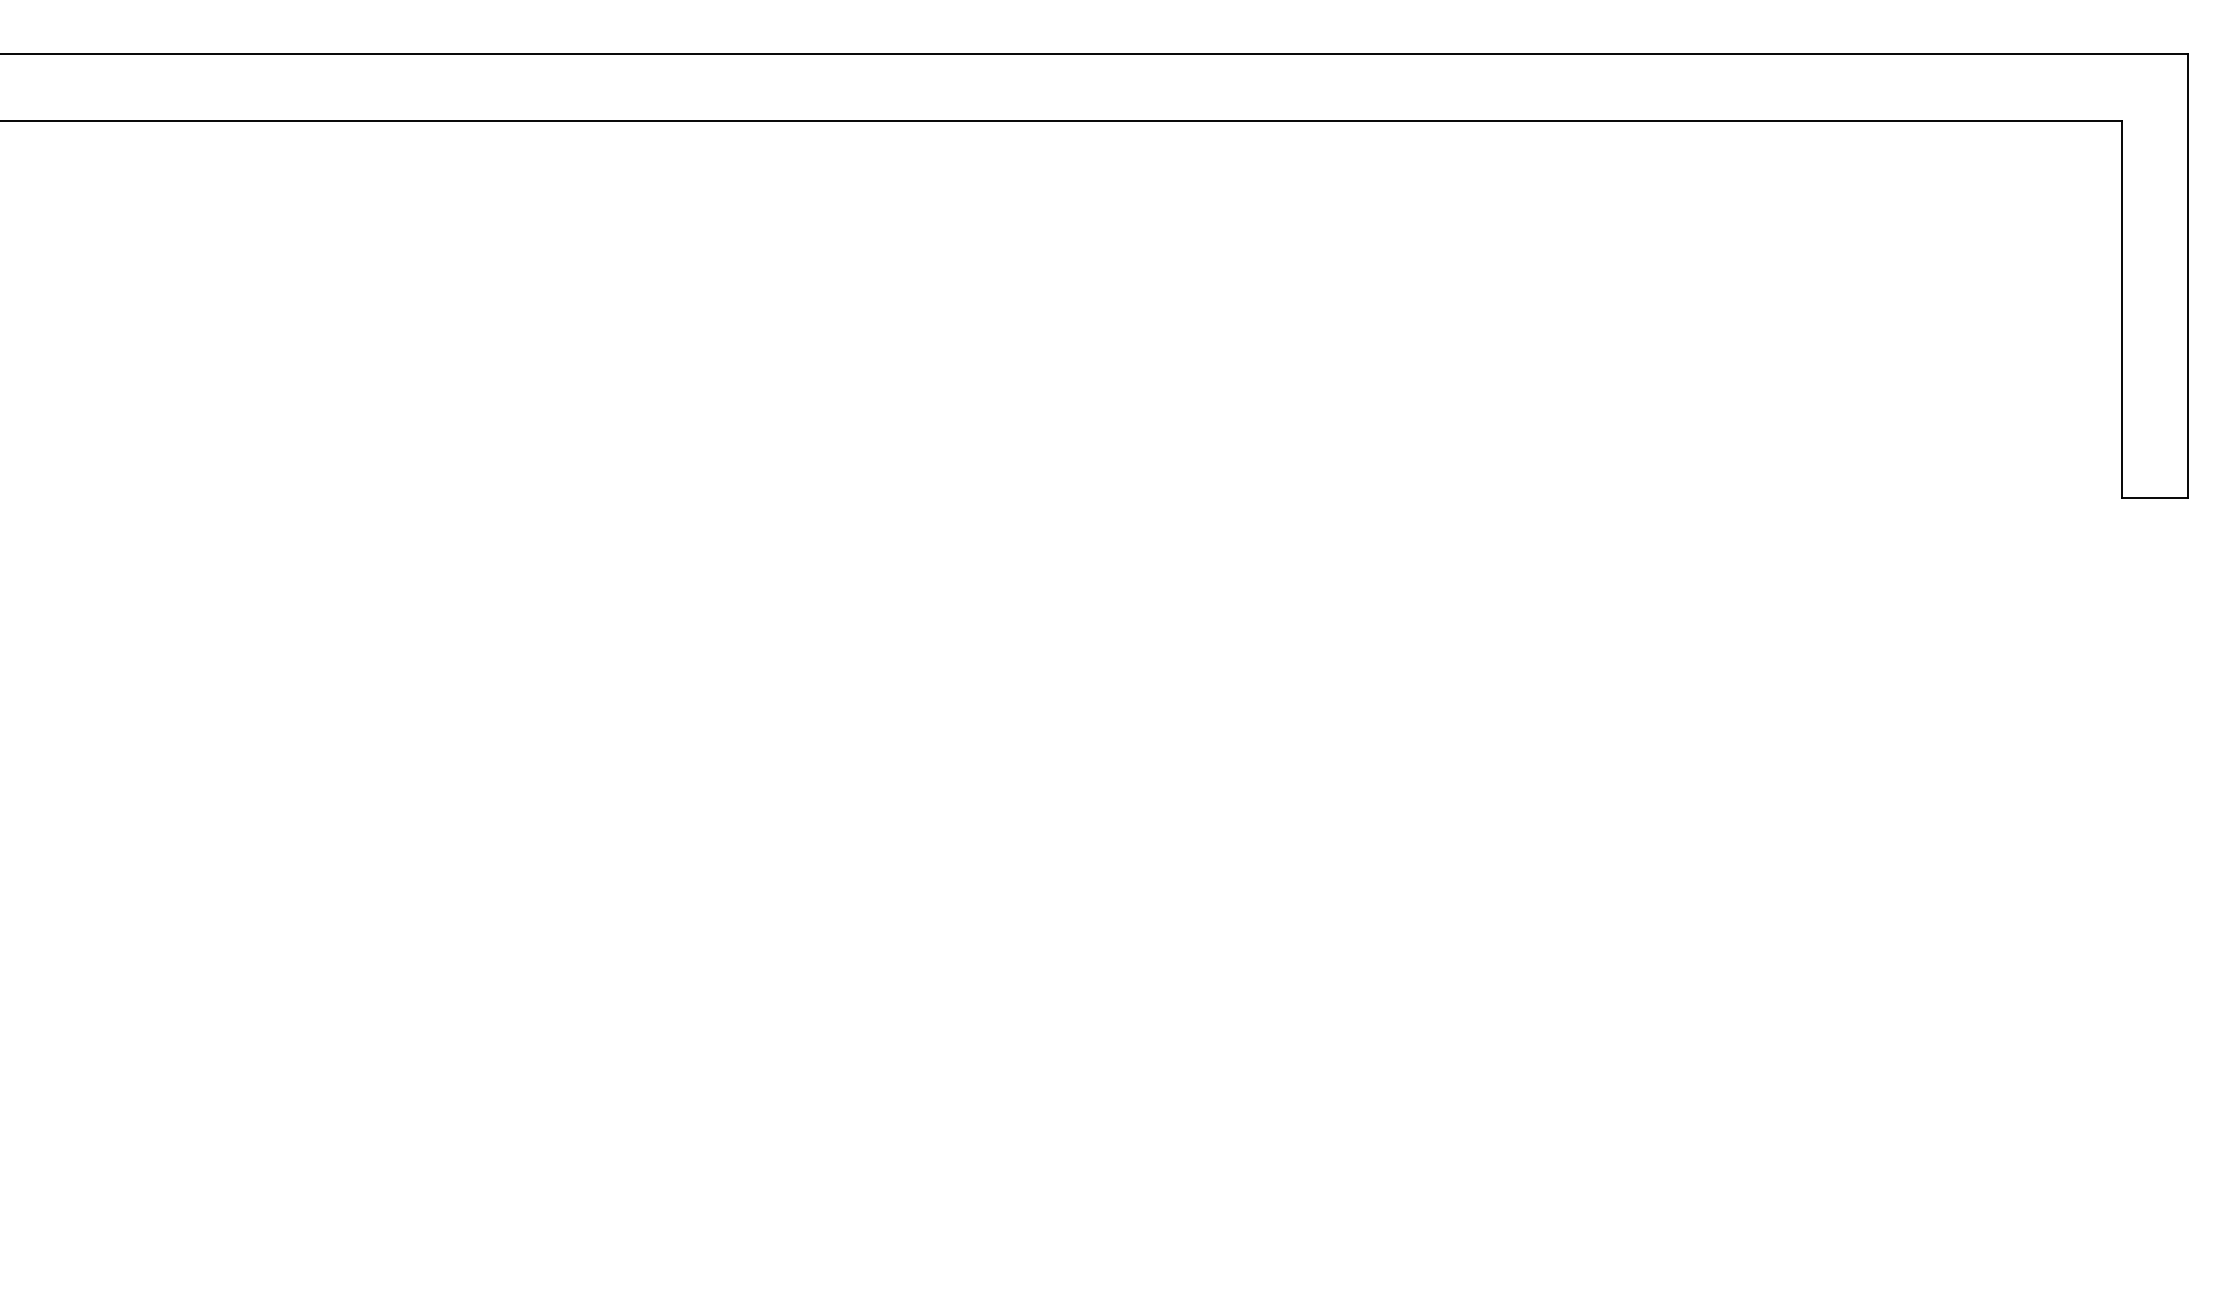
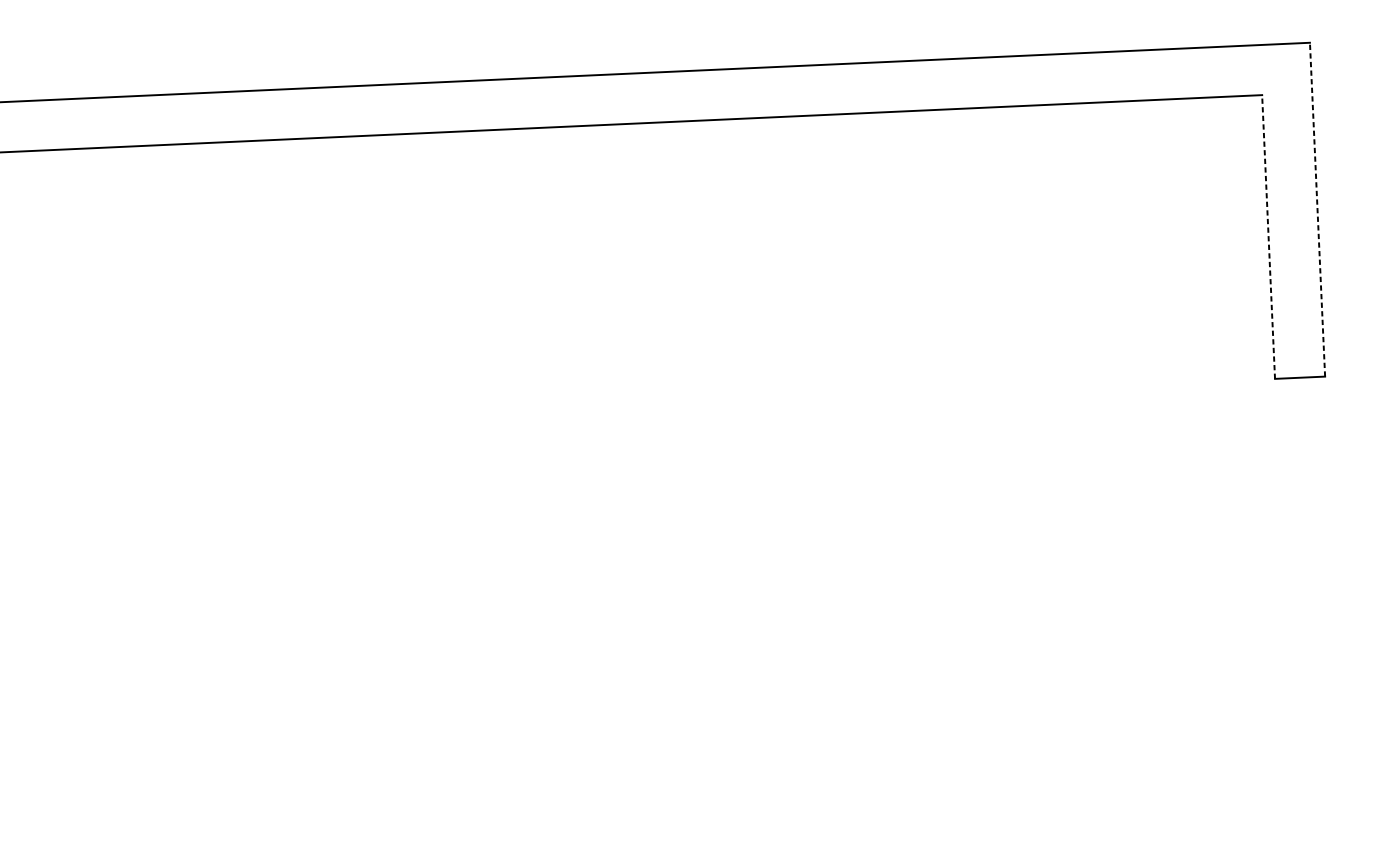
line: (2188, 275) -> (1317, 209), solid -> dashed
line: (2121, 309) -> (1268, 237), solid -> dashed

